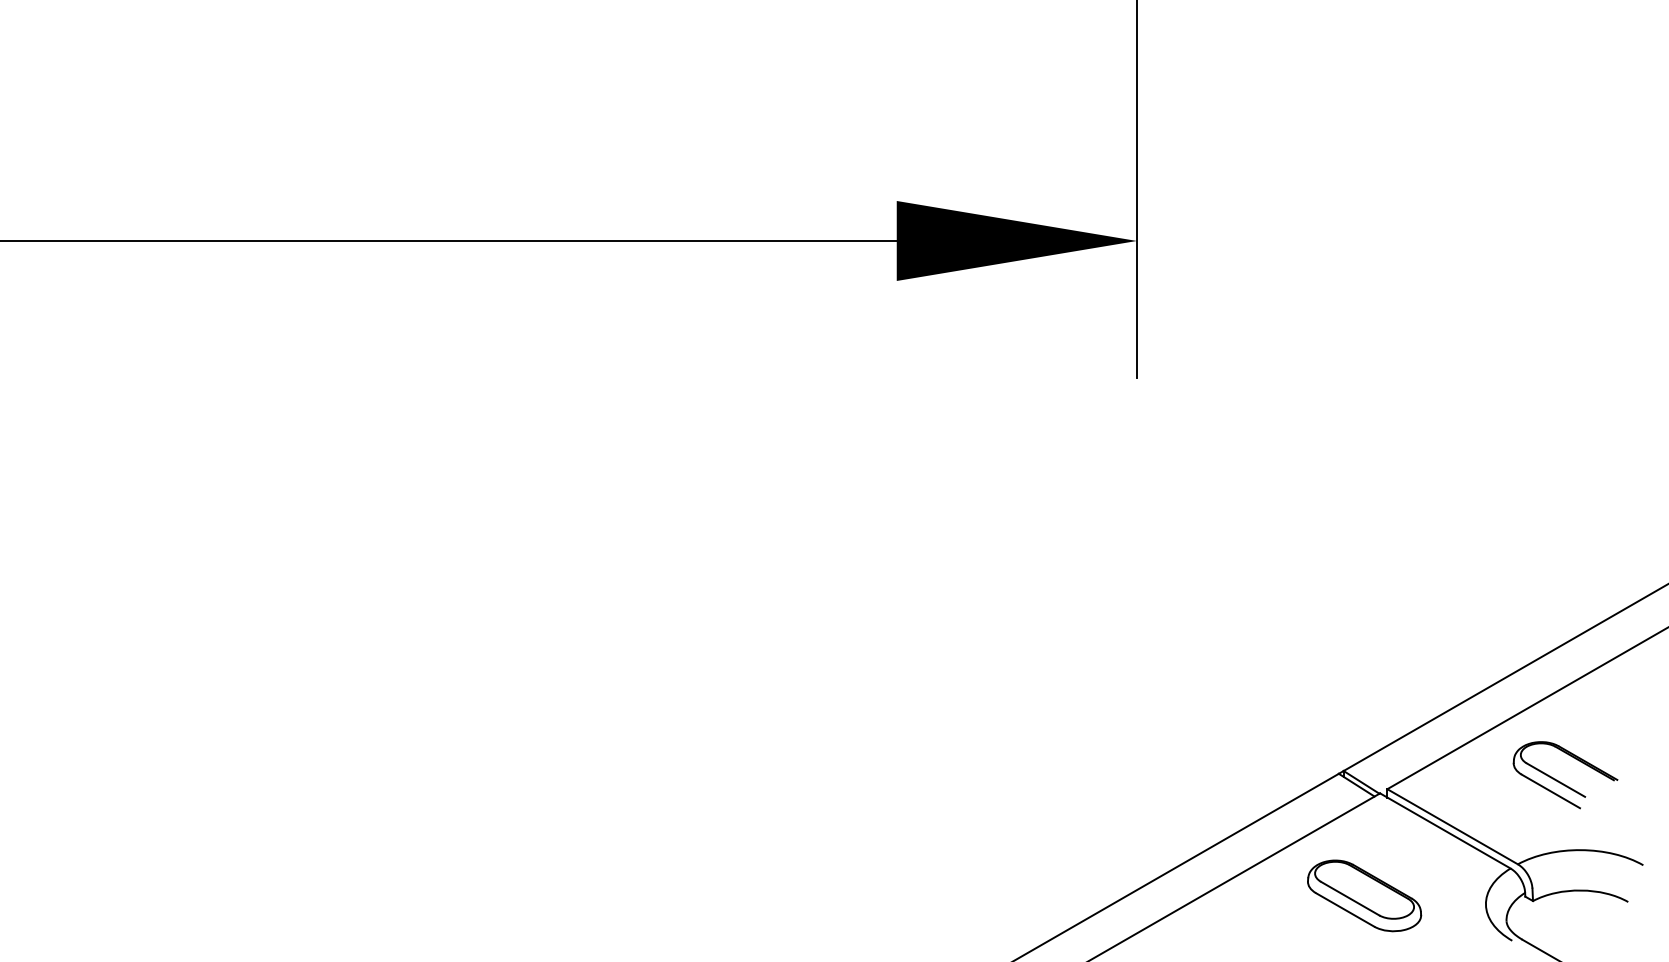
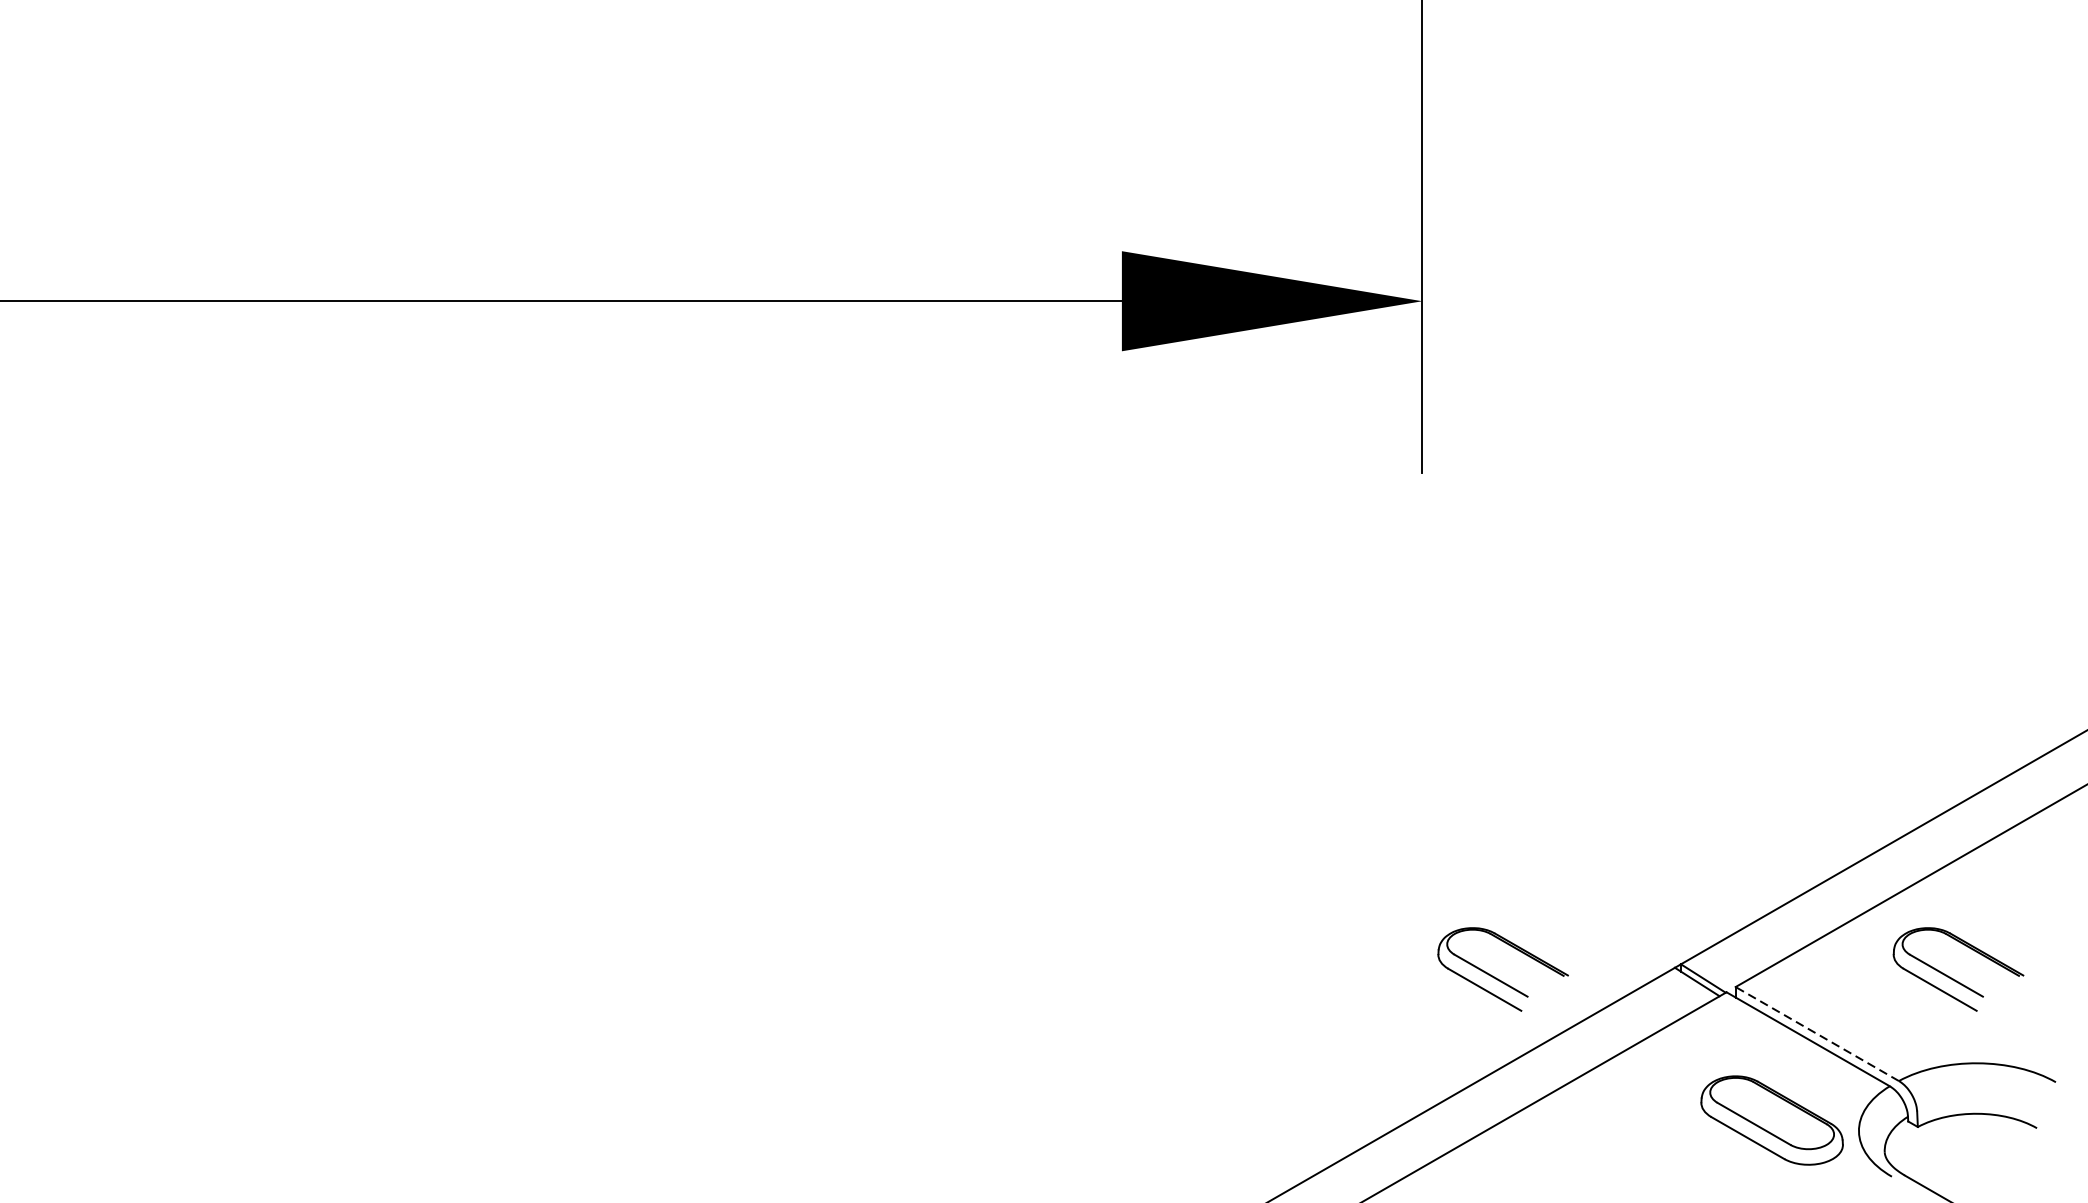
part: (1198, 782) -> (1499, 978), added
line: (1452, 826) -> (1817, 1033), solid -> dashed
part: (1364, 895) -> (1772, 1120), moved

